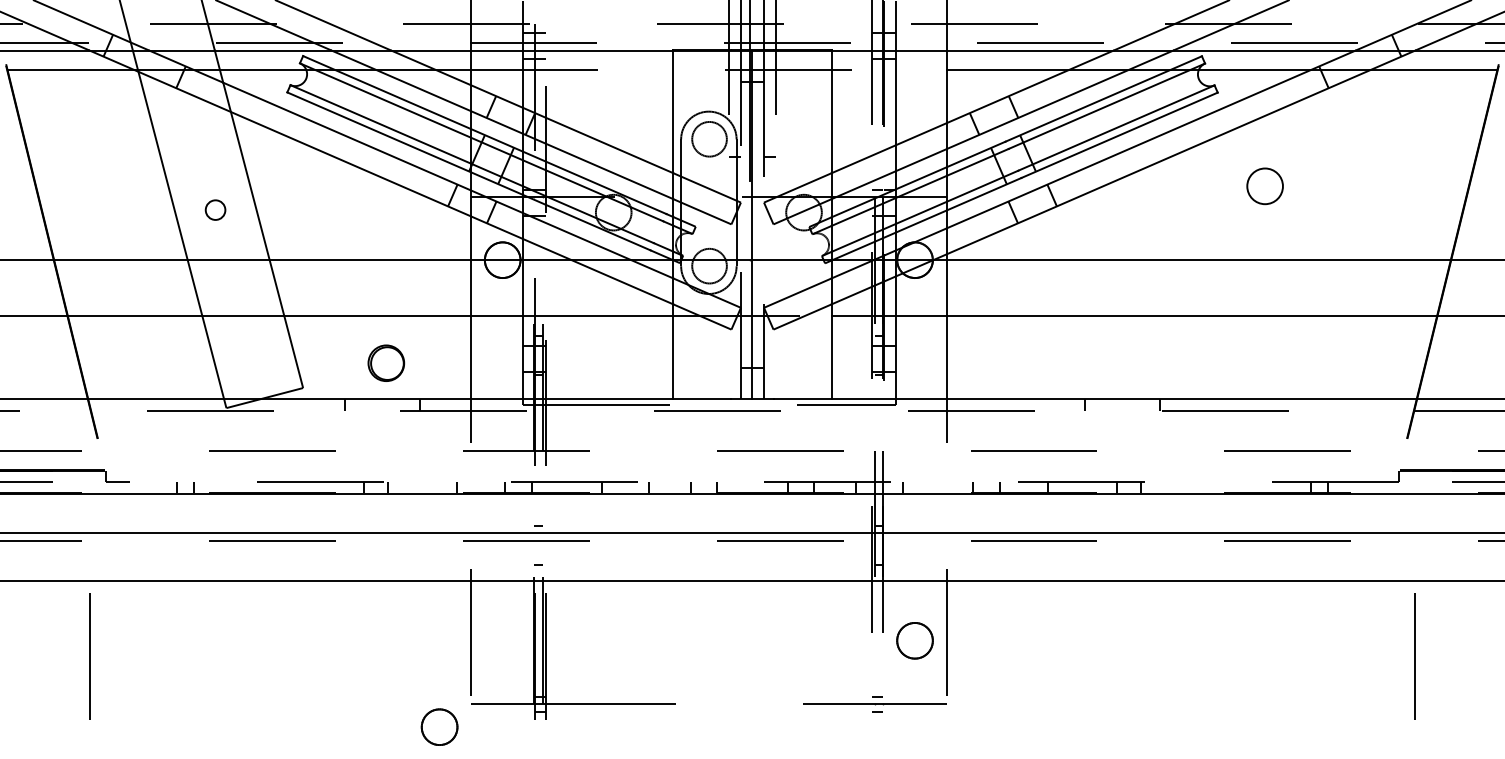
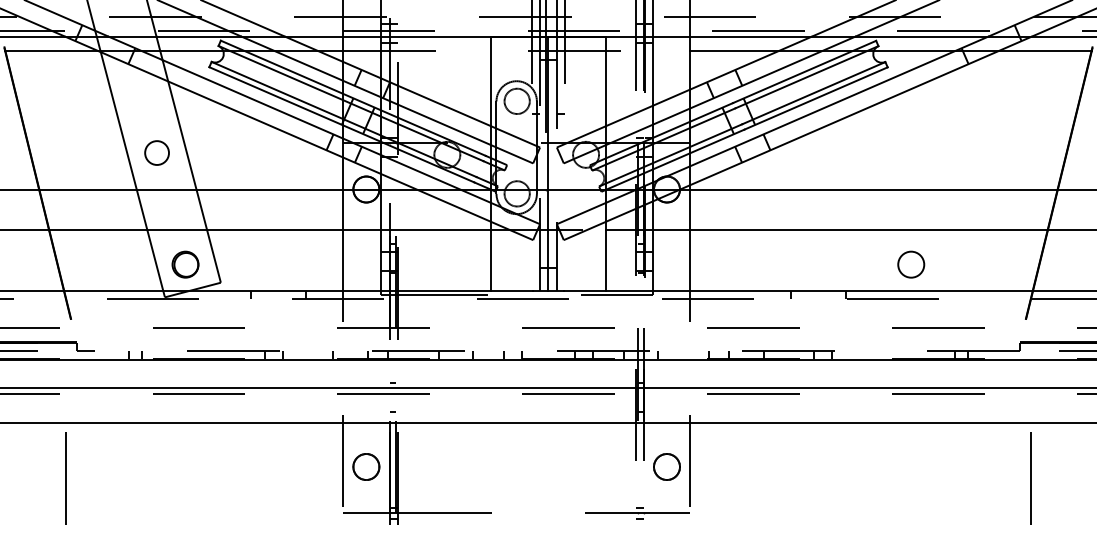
circle: (1265, 186) -> (911, 264), moved
circle: (214, 209) -> (156, 152), size x1.67
part: (386, 363) -> (185, 264), moved
circle: (439, 726) -> (366, 466), moved

